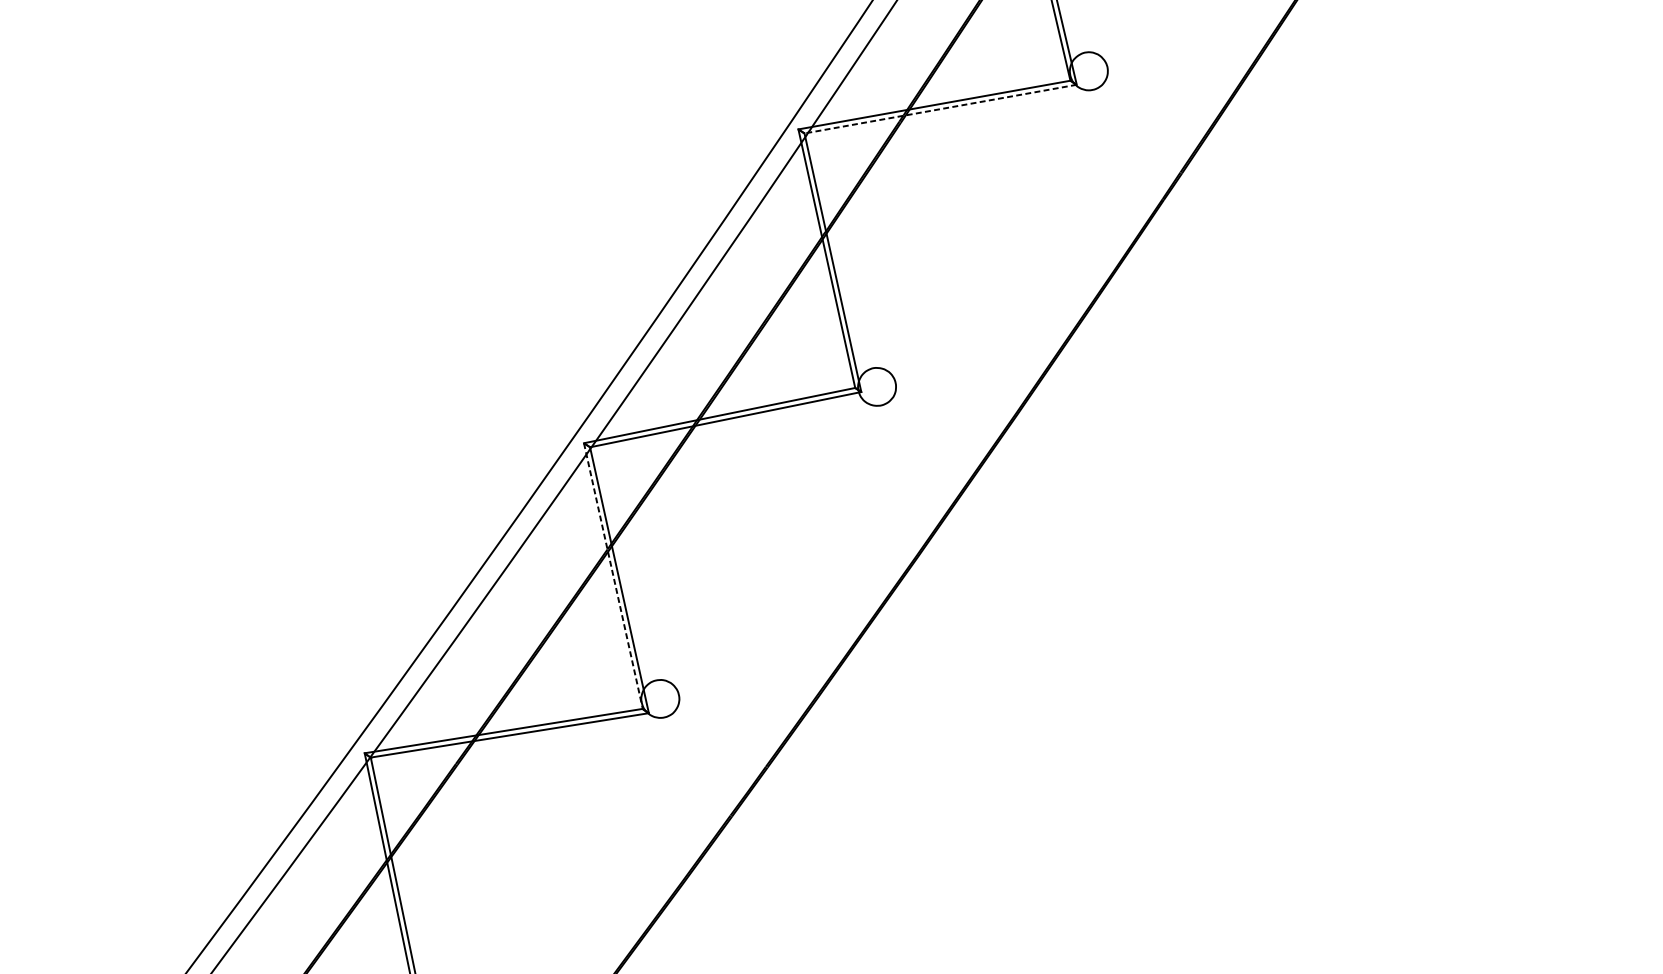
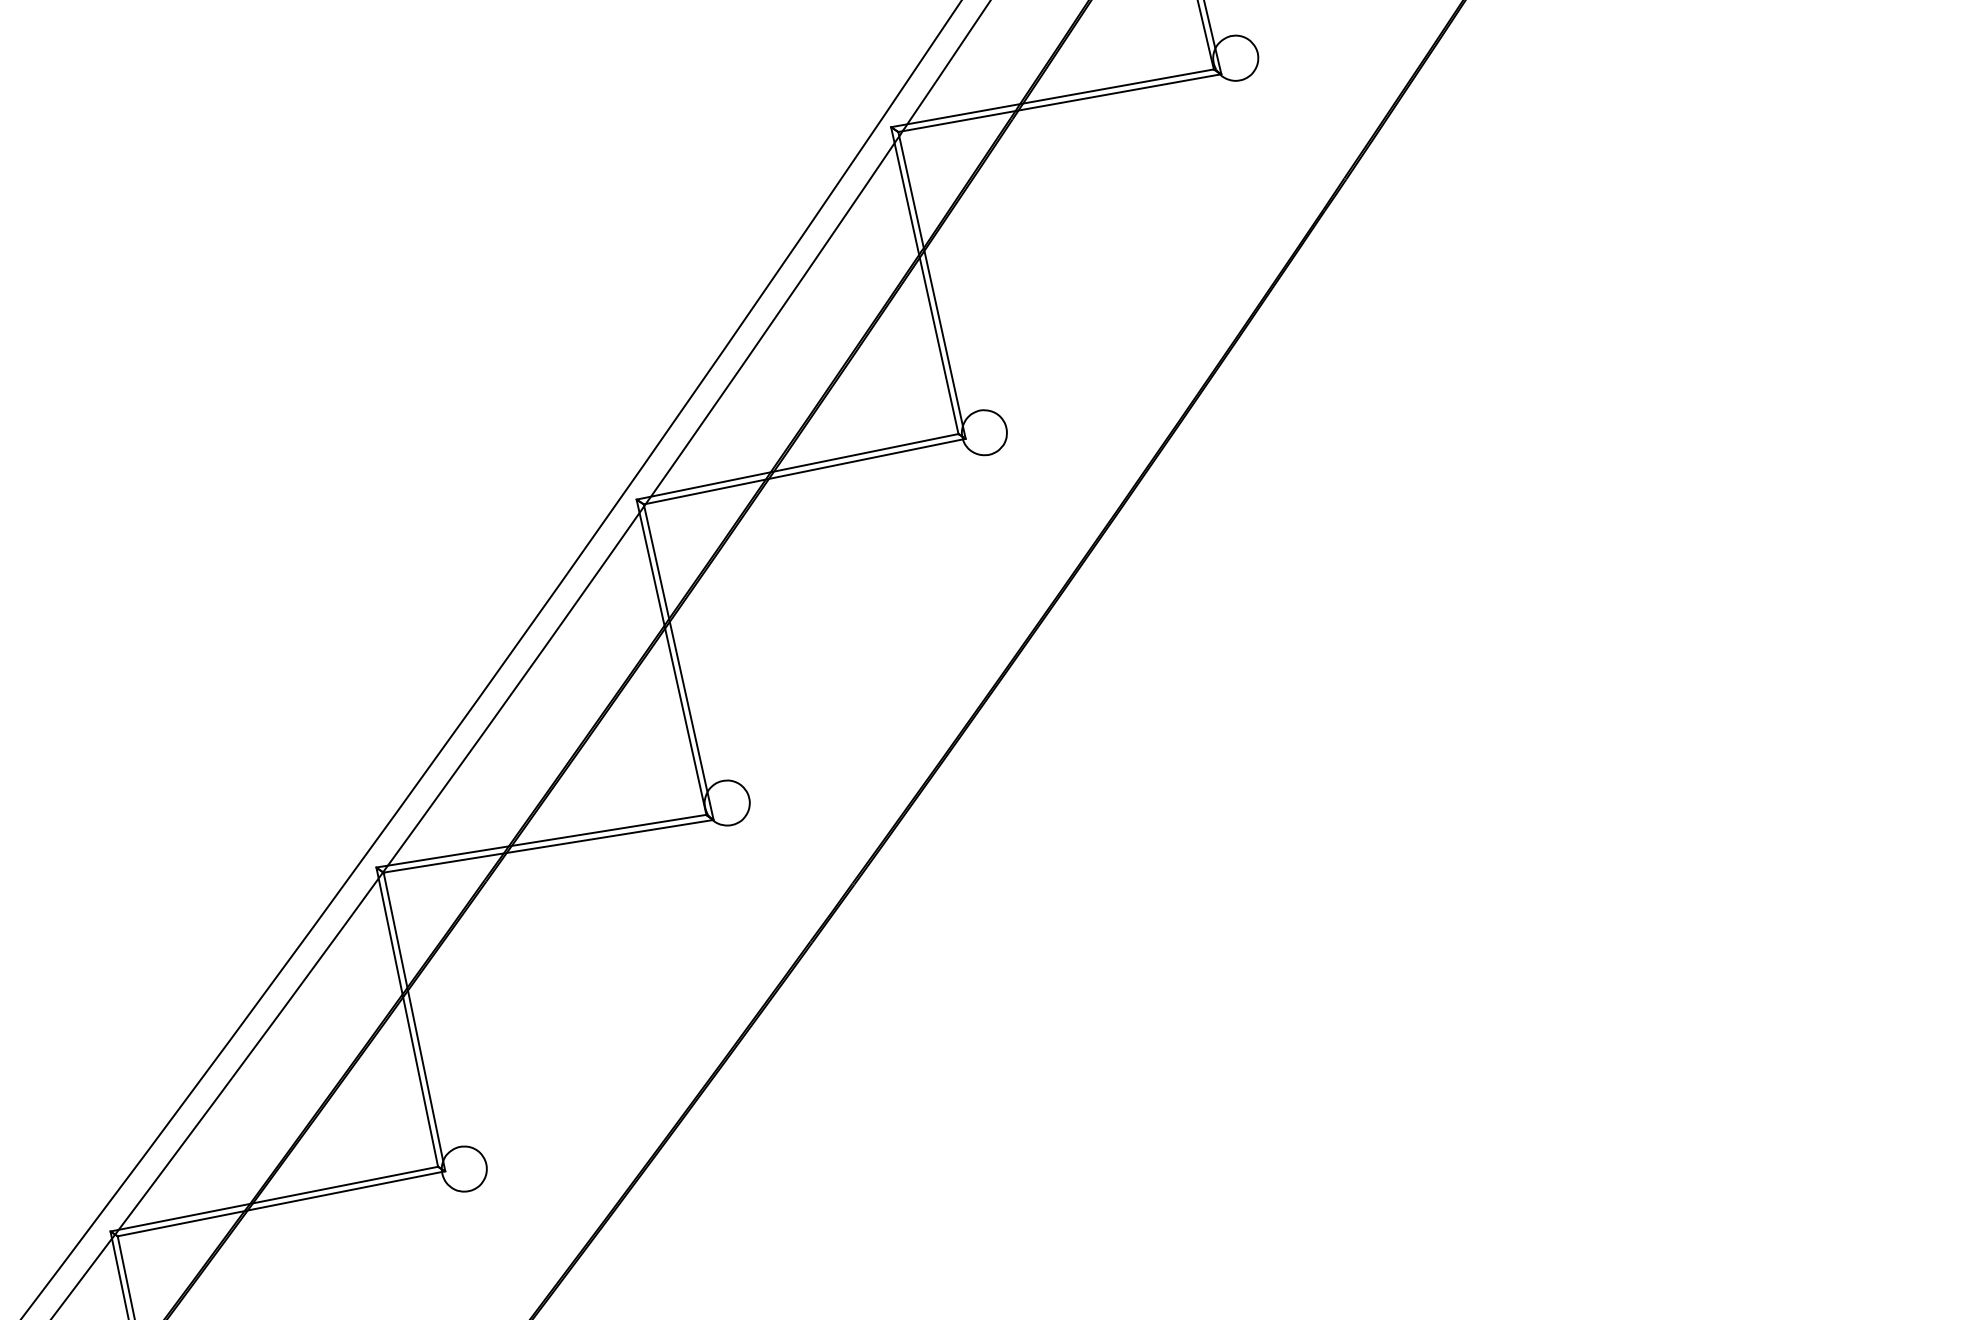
line: (940, 109) -> (1059, 103), dashed -> solid
line: (613, 576) -> (671, 657), dashed -> solid

